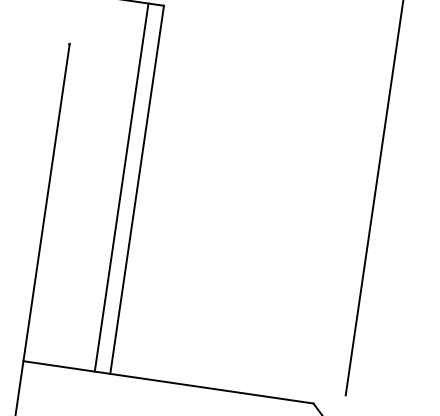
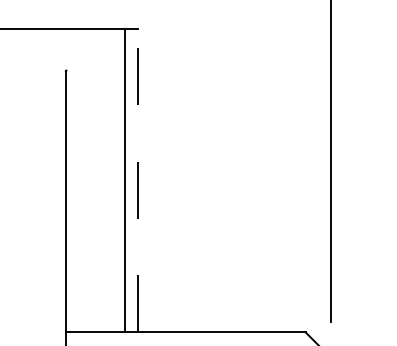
line: (136, 189) -> (137, 180), solid -> dashed

